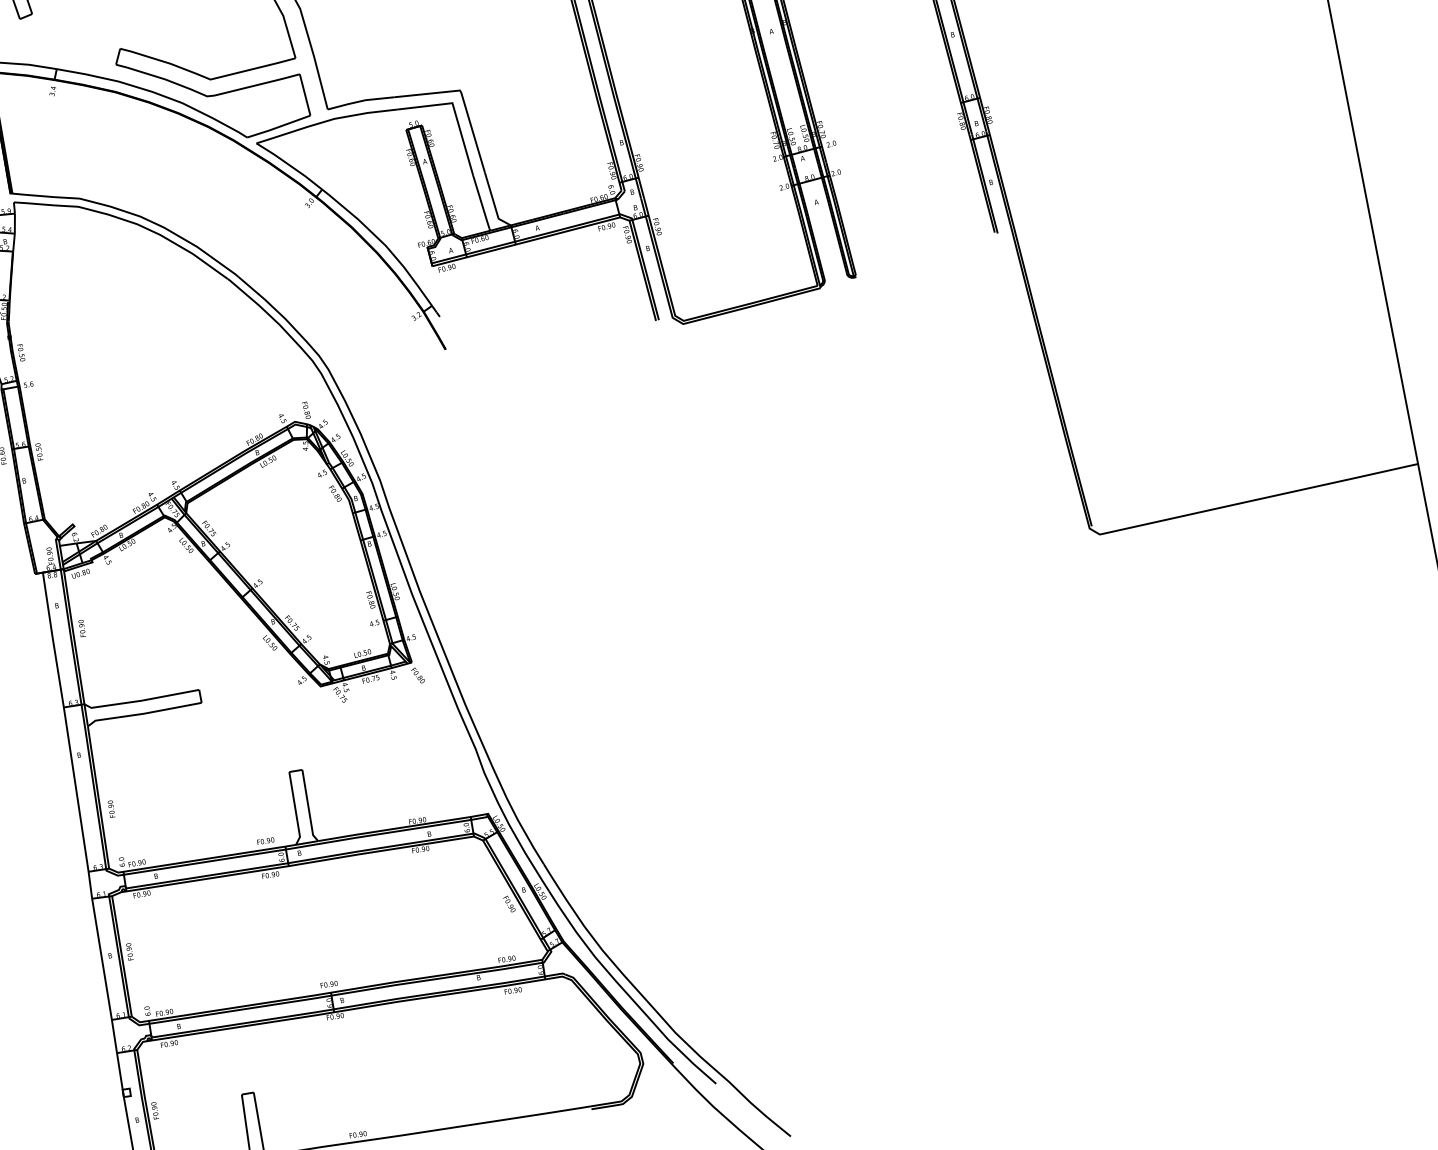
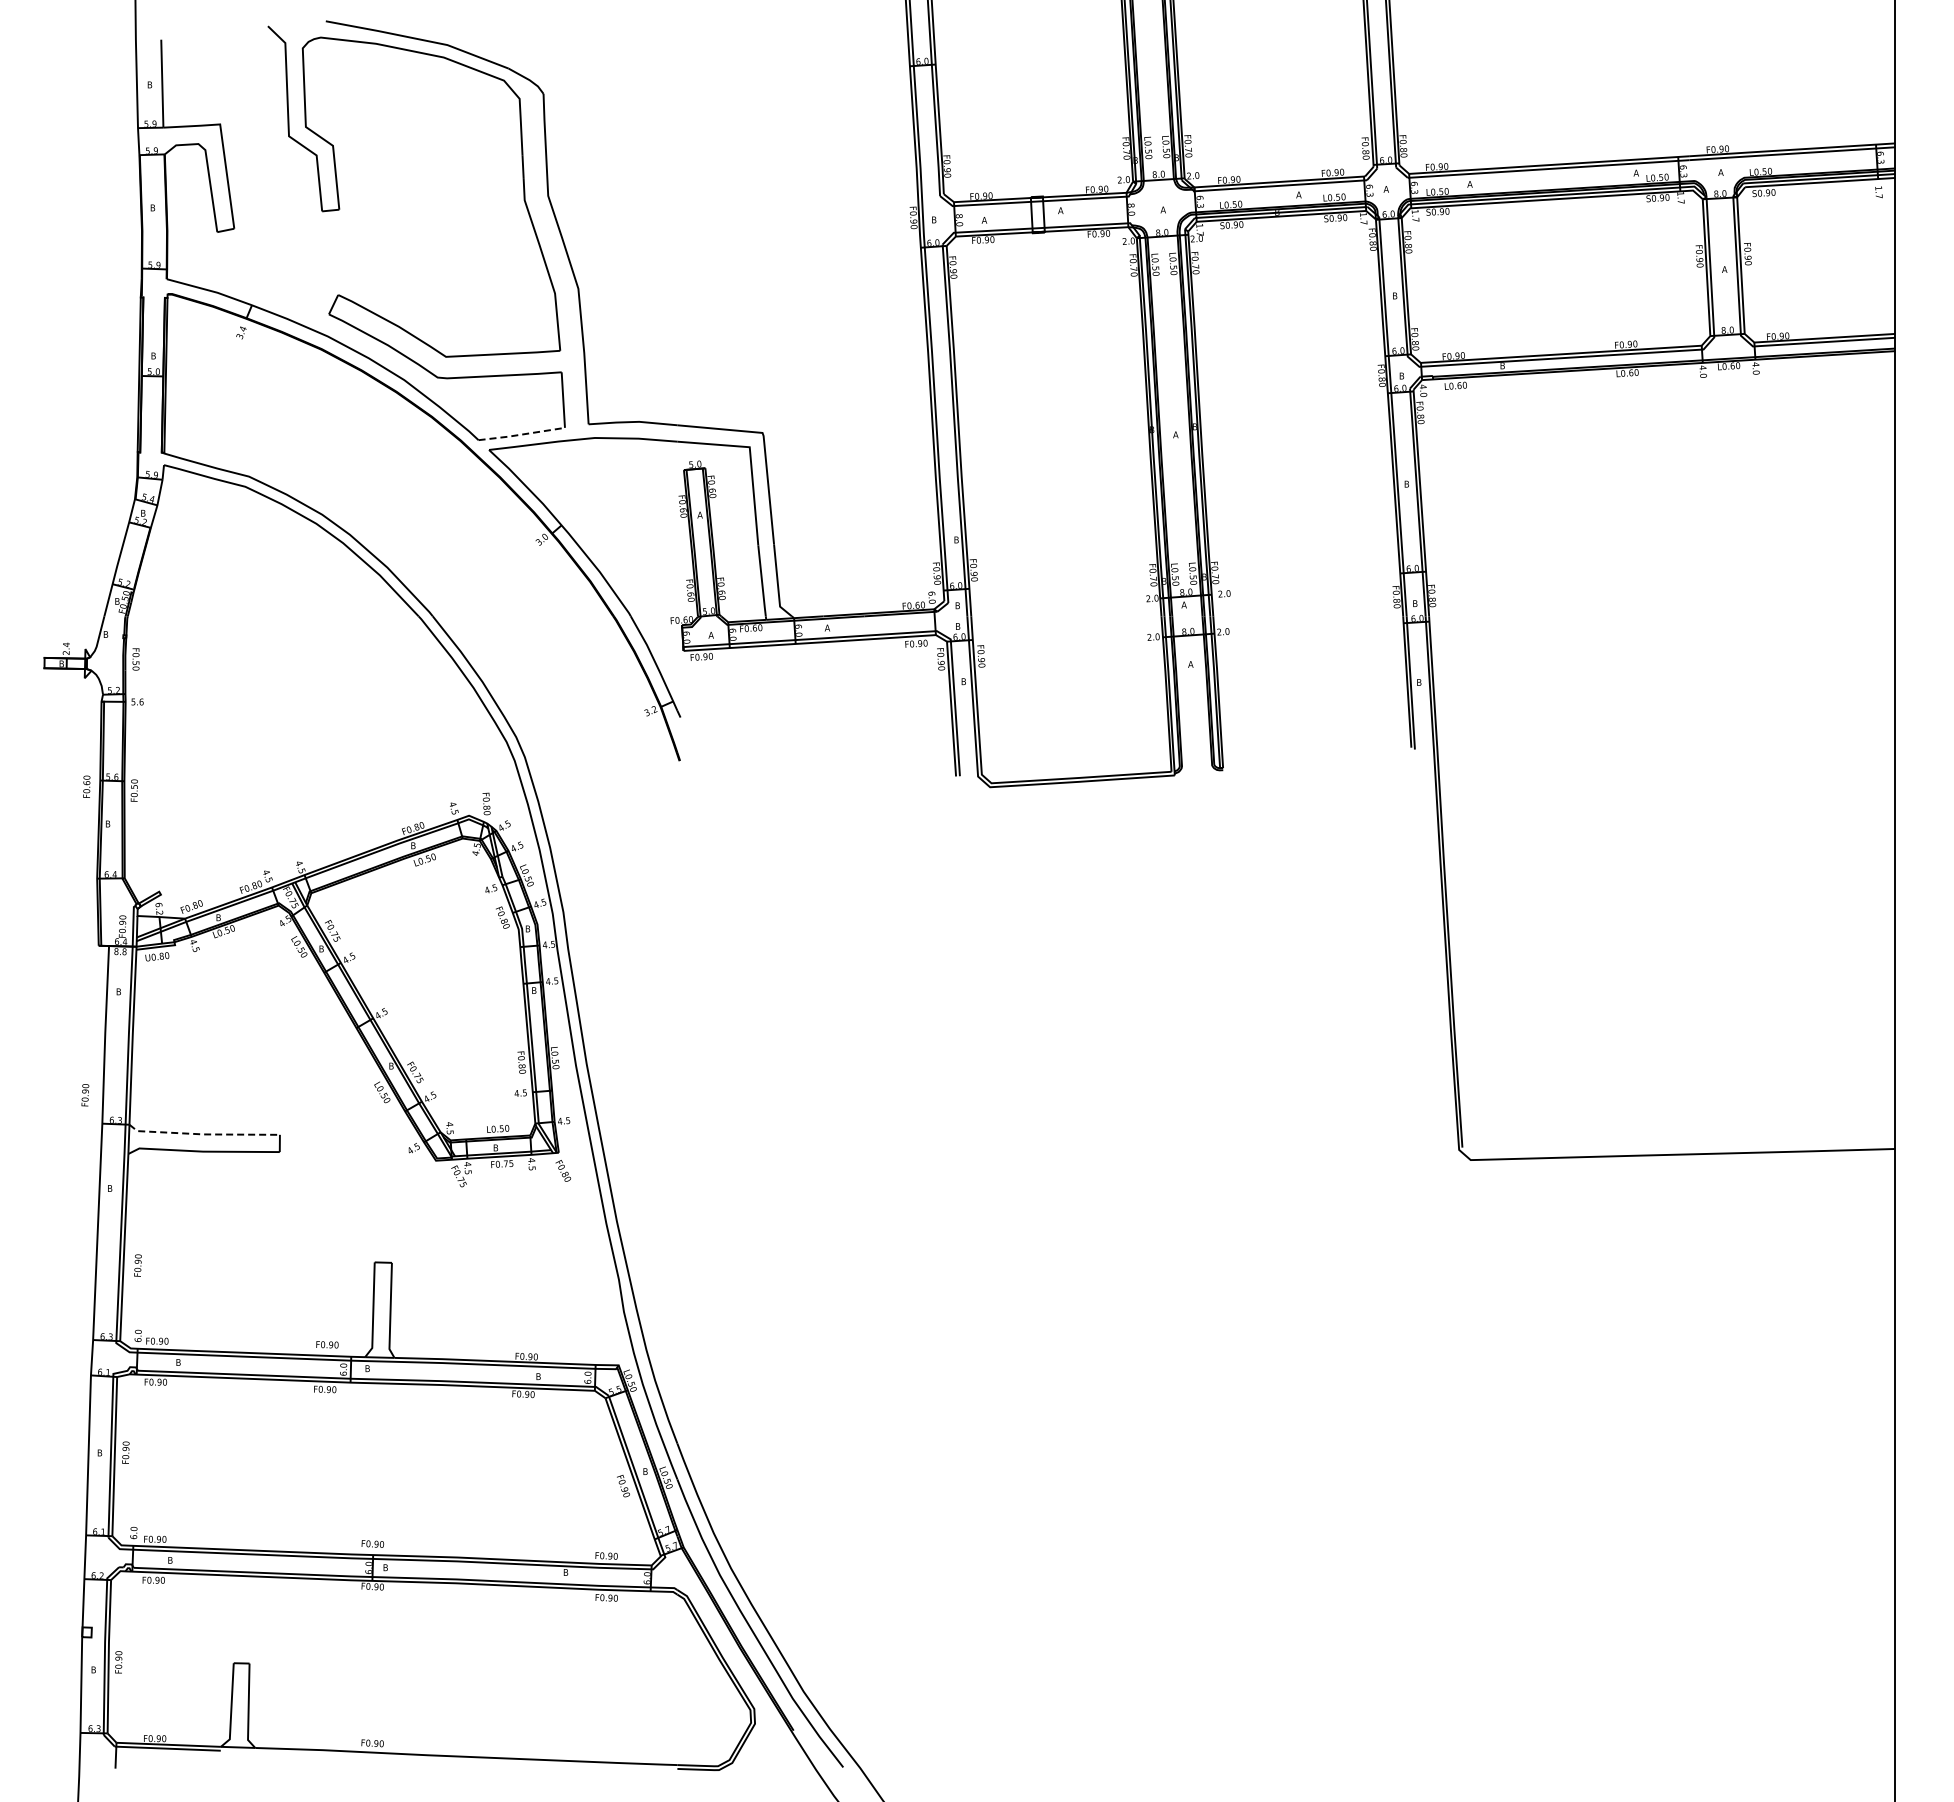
line: (278, 126) -> (521, 434), solid -> dashed
text: (82, 628) -> (85, 1095), moved
line: (141, 700) -> (203, 1134), solid -> dashed

